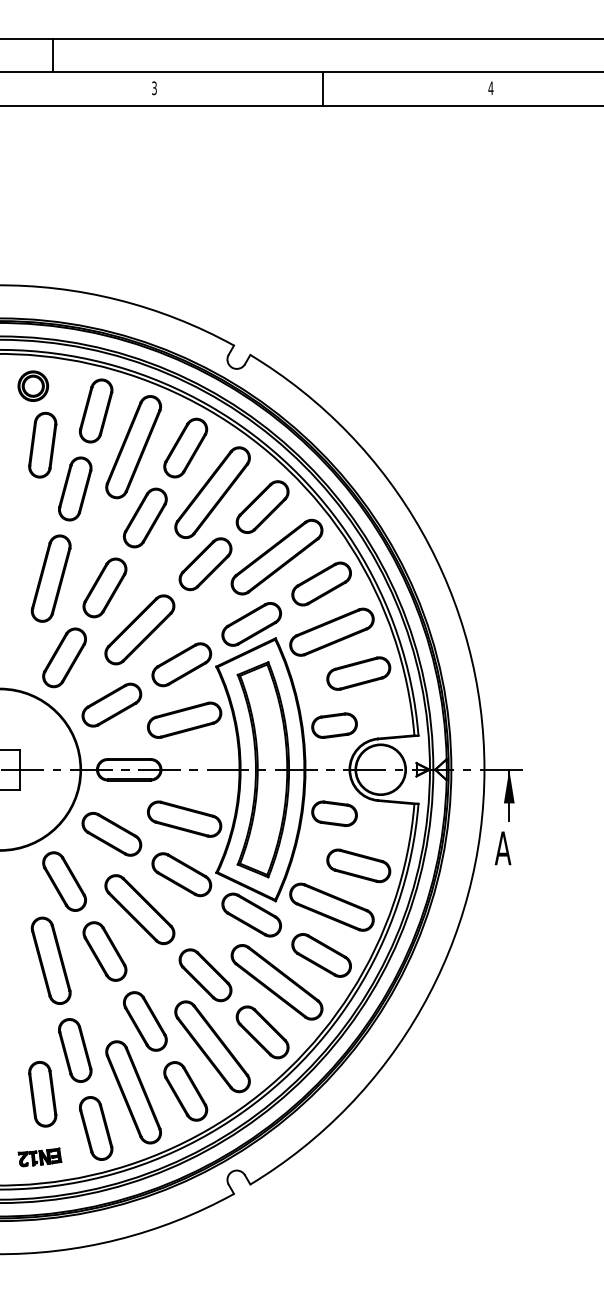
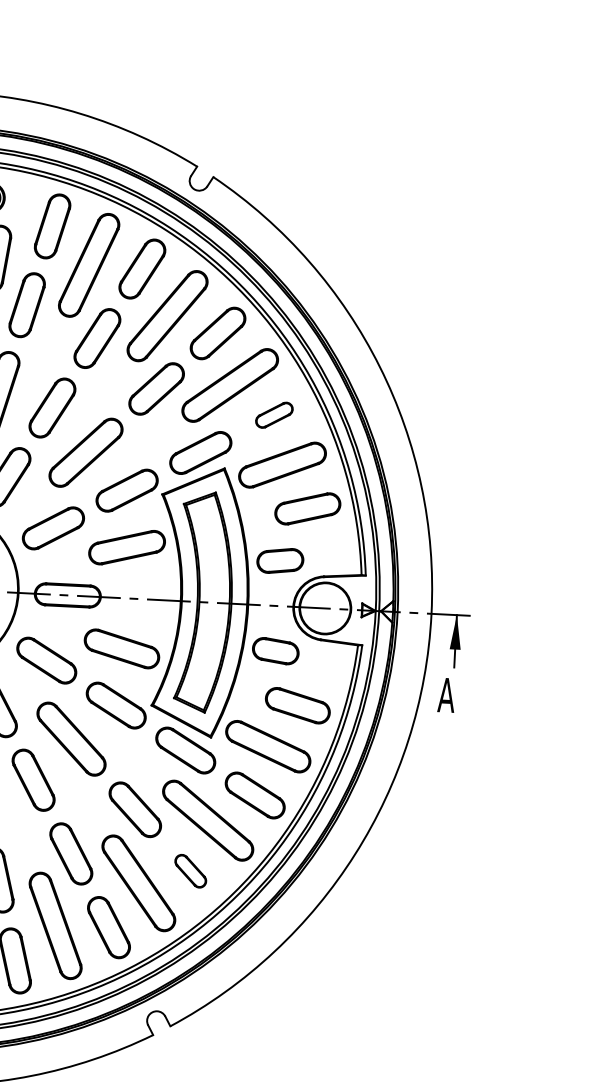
part: (321, 583) -> (274, 414), size x0.6
part: (262, 1032) -> (190, 871), size x0.6

